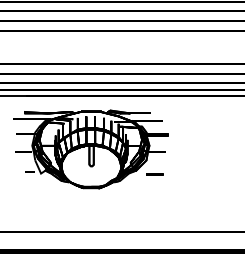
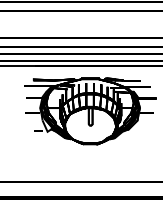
line: (154, 174) -> (144, 132), removed

